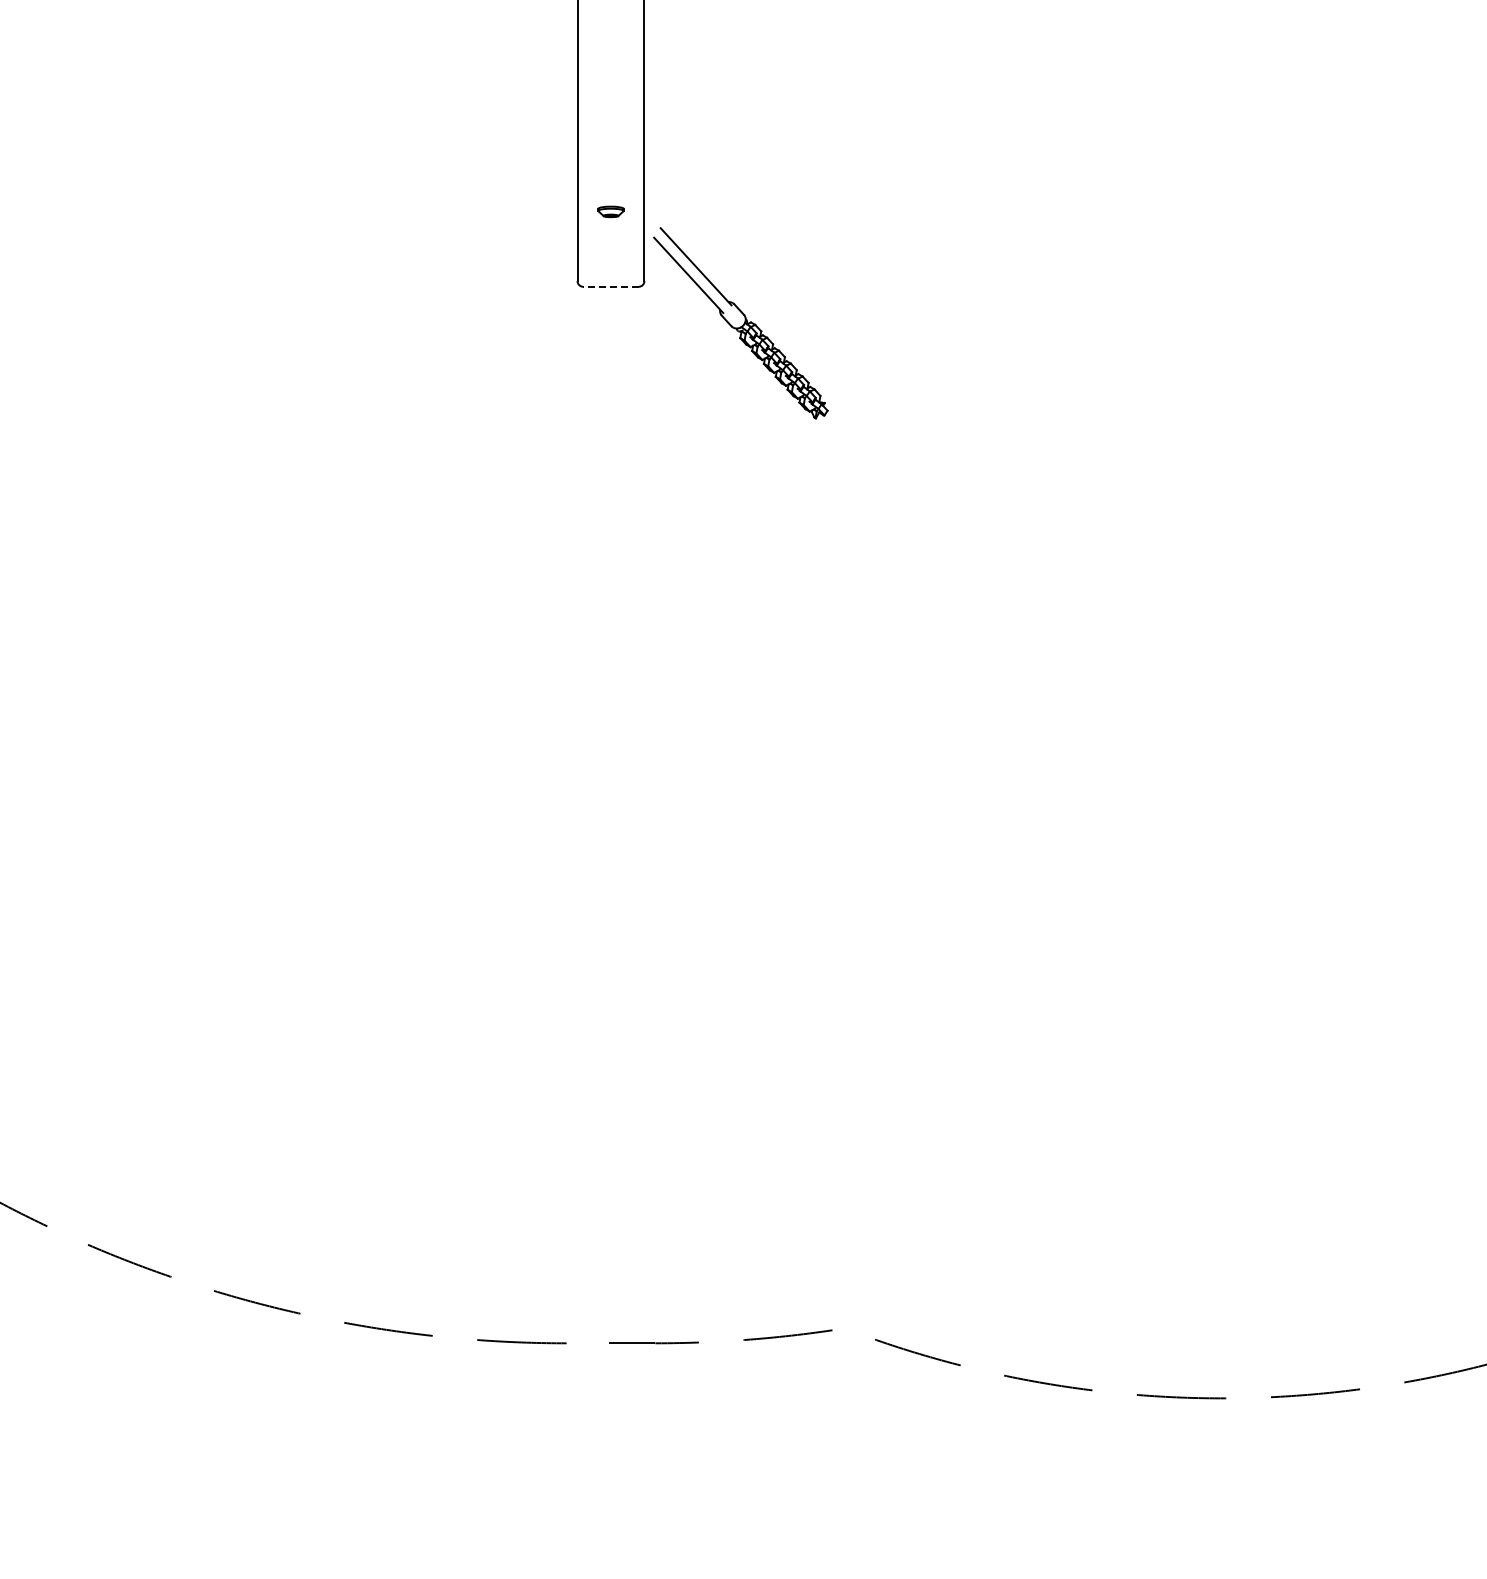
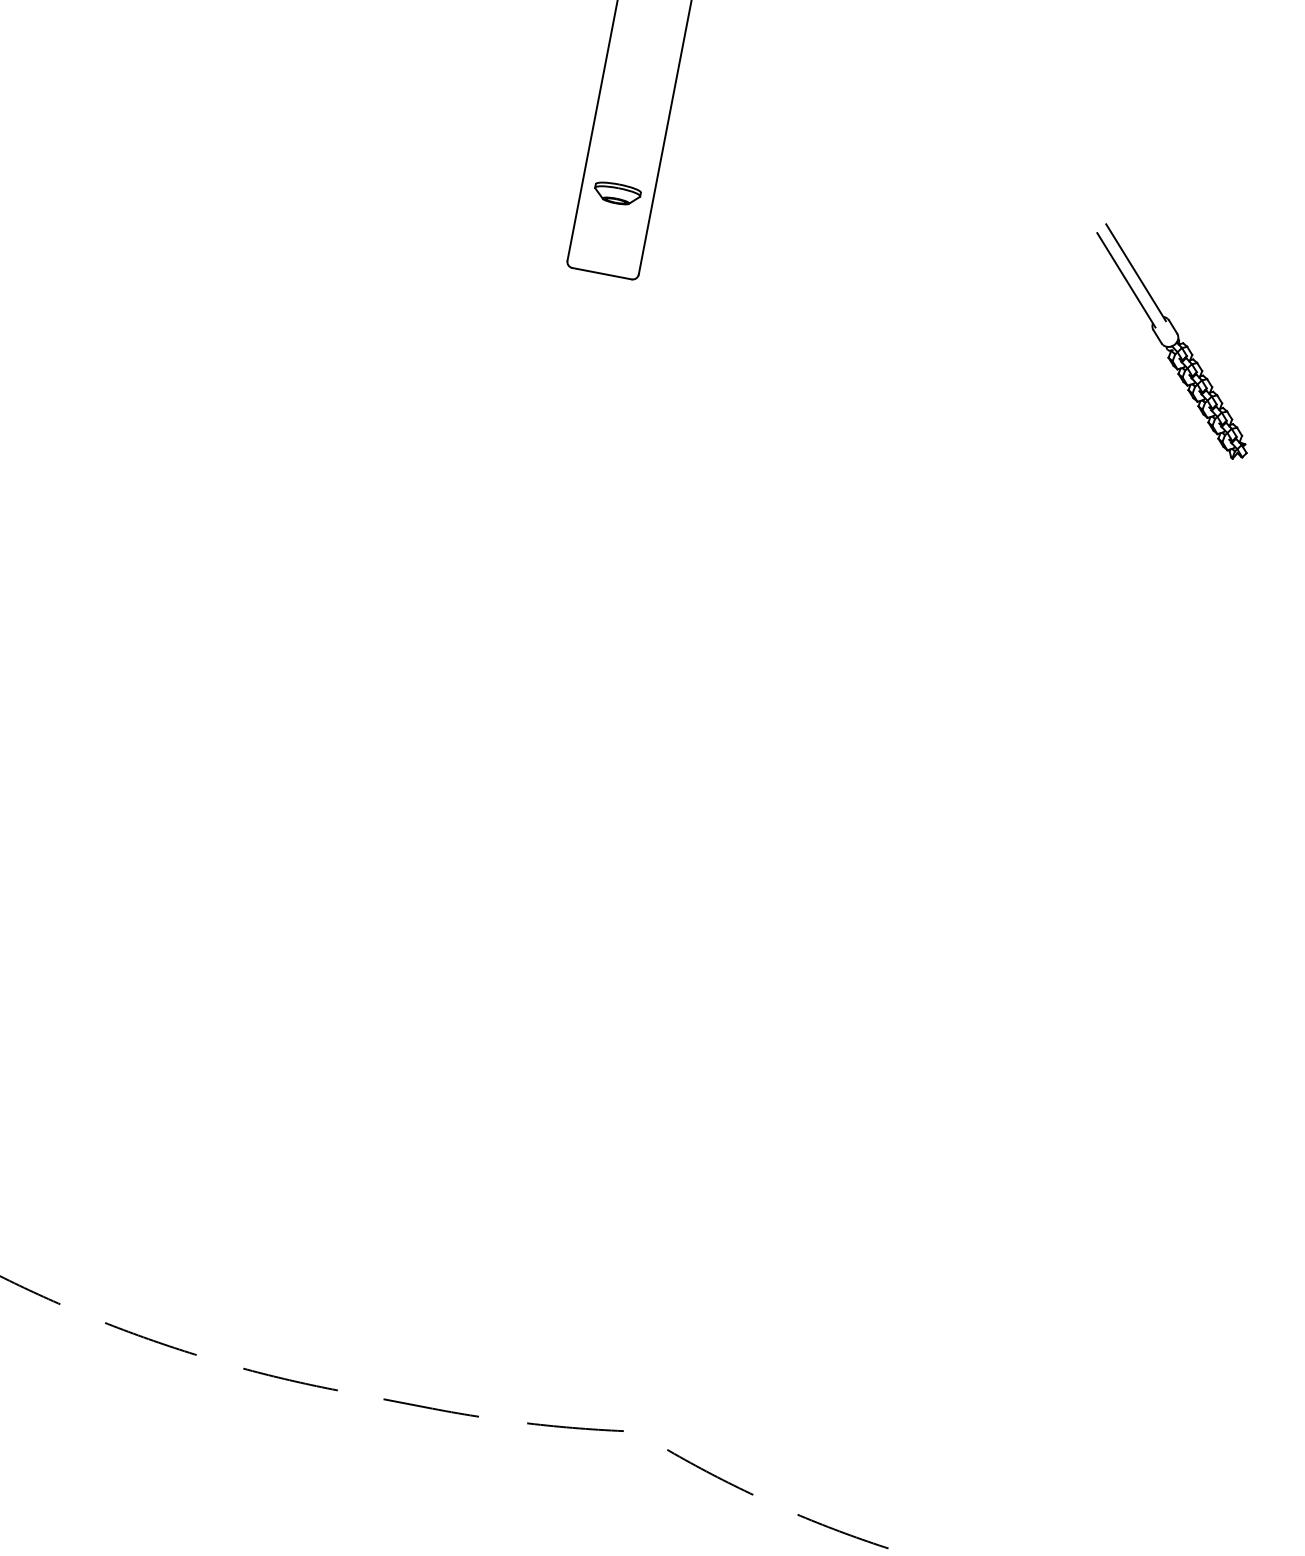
part: (610, 211) -> (616, 193), size x1.67
line: (611, 286) -> (602, 273), dashed -> solid
part: (740, 323) -> (1171, 342), moved

